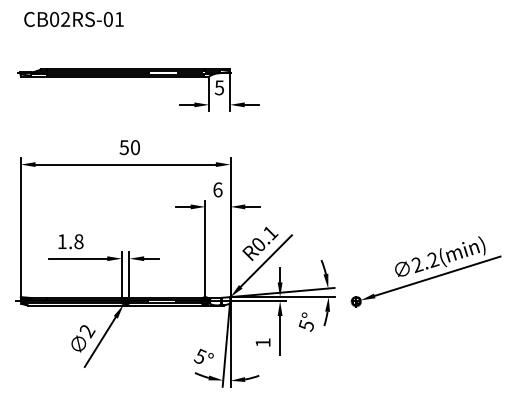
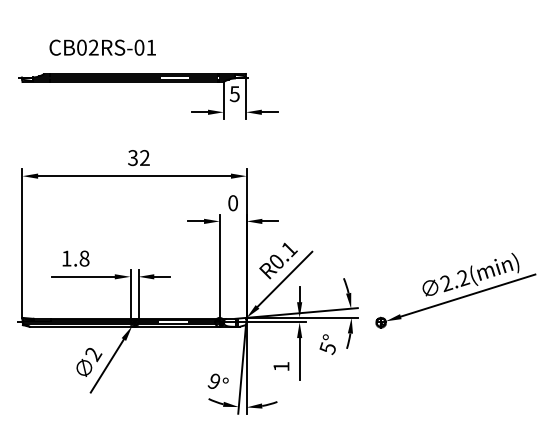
text: (73, 19) -> (102, 47), moved
text: (129, 147) -> (138, 157), 50 -> 32
text: (217, 189) -> (232, 202), 6 -> 0
text: (199, 355) -> (213, 380), 5° -> 9°

